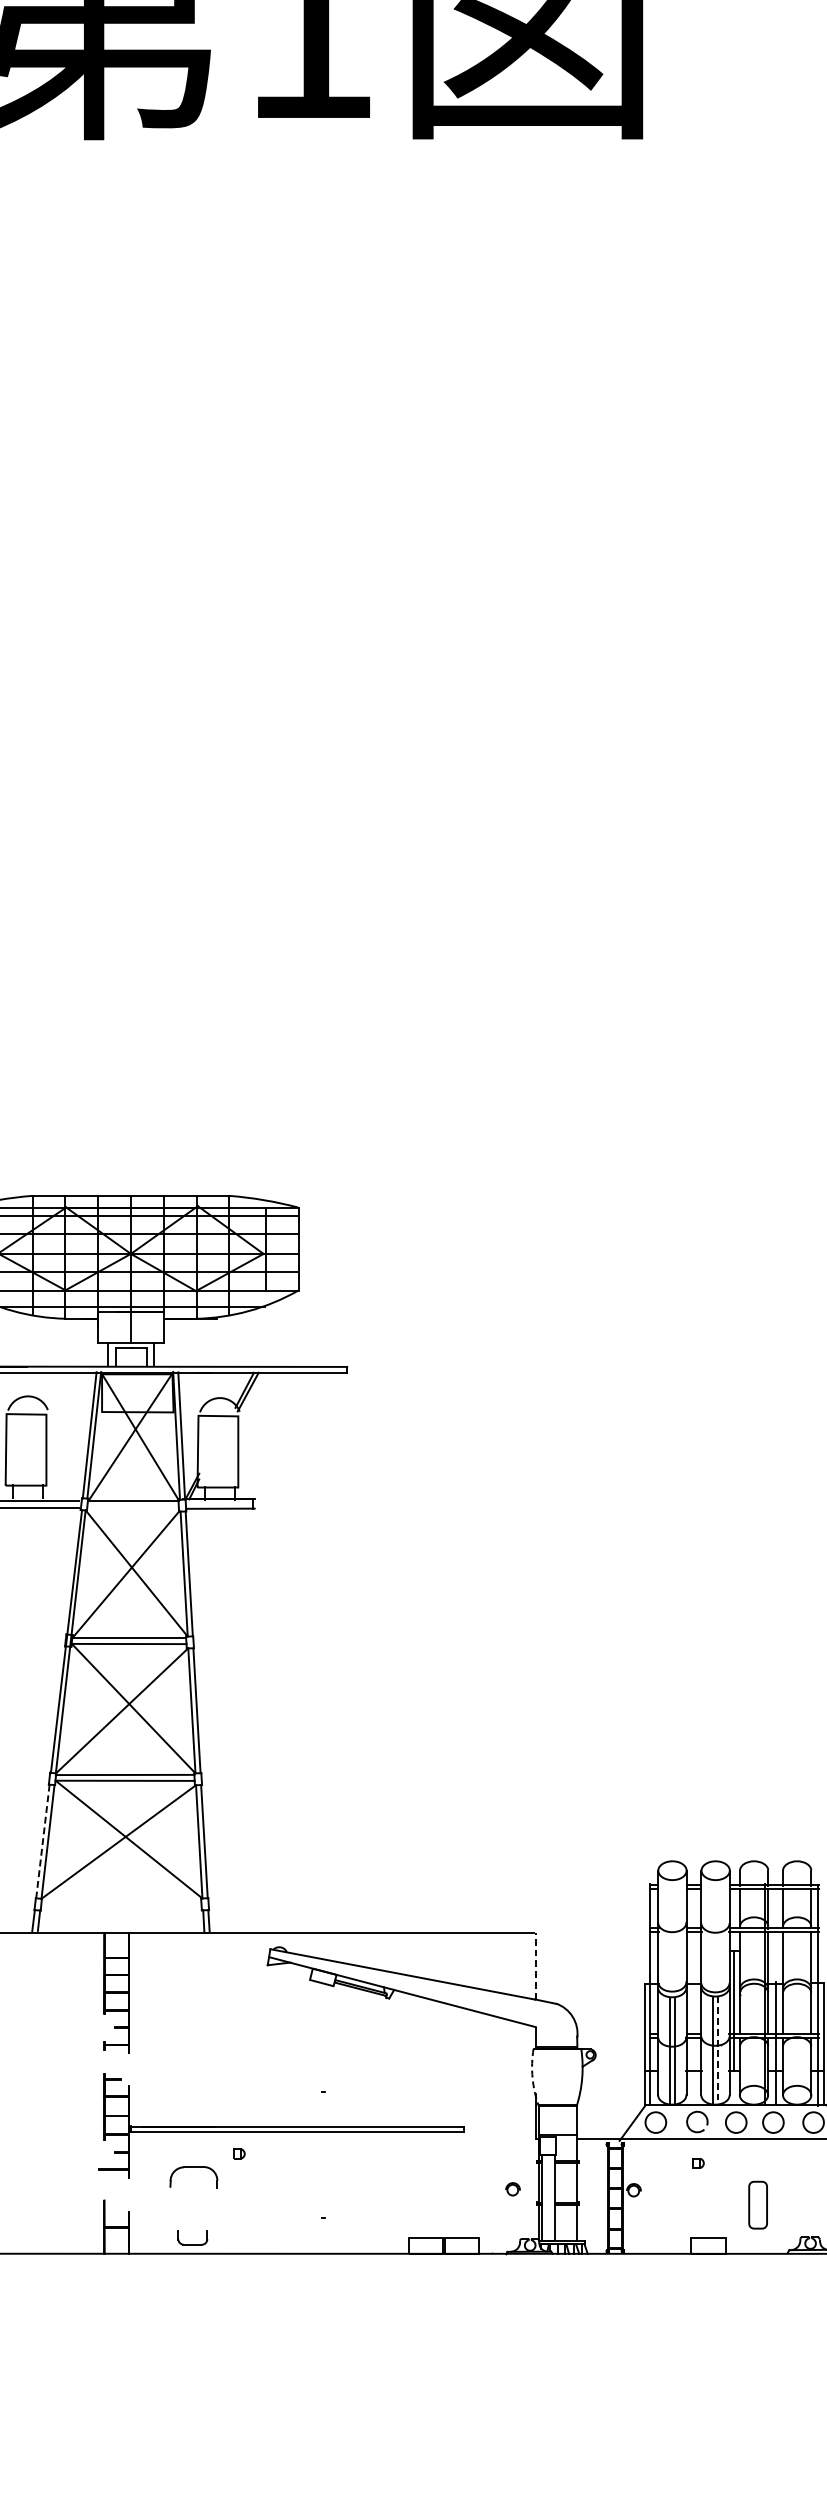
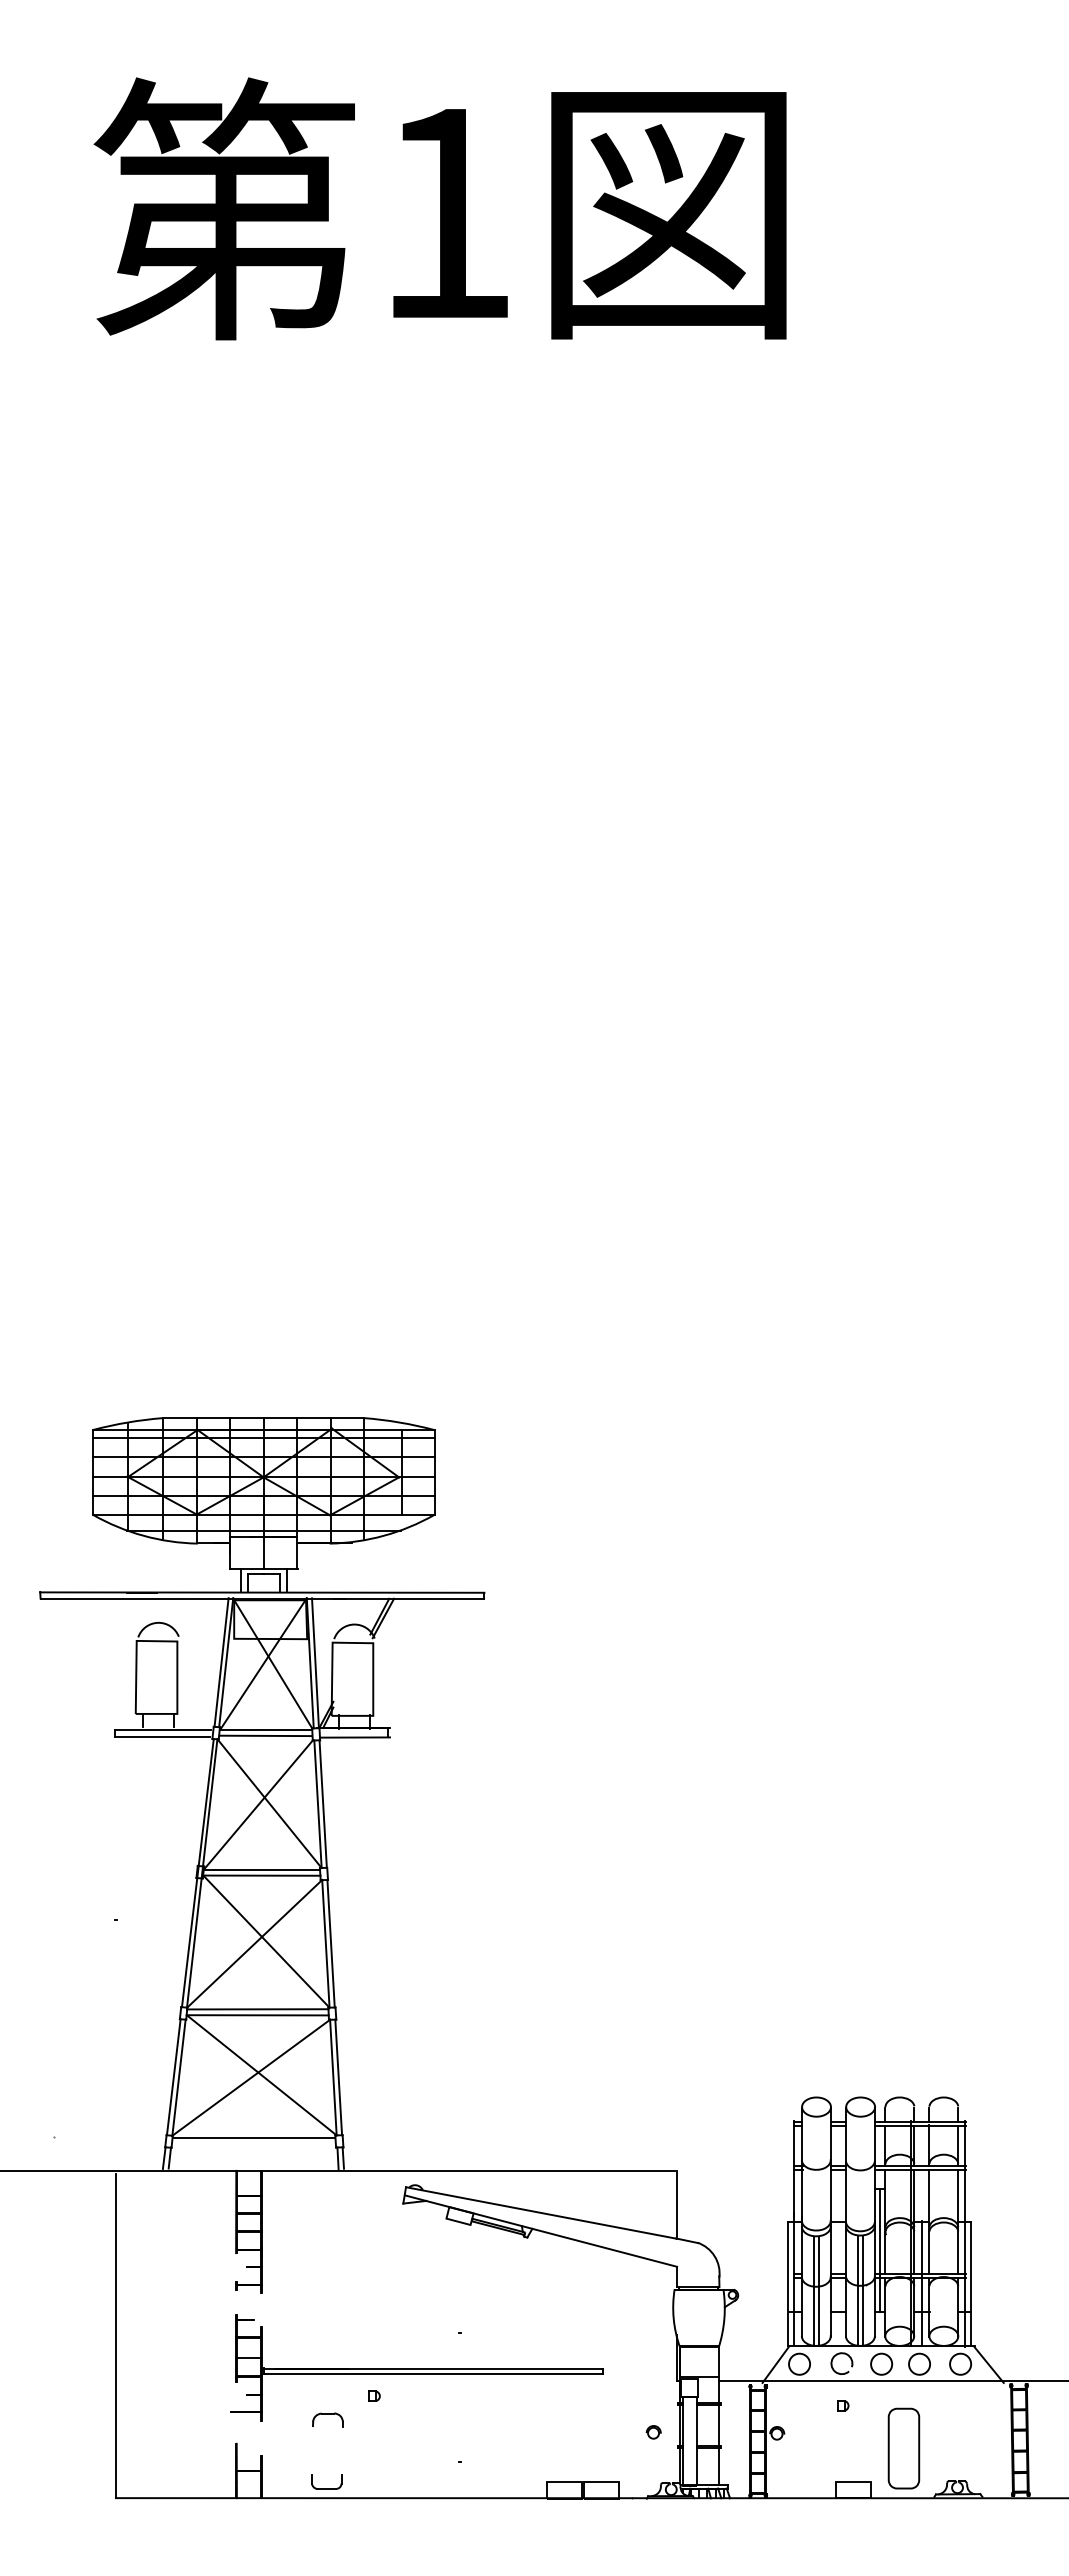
line: (132, 1506) -> (265, 1735), added
line: (42, 1841) -> (173, 2077), dashed -> solid
line: (120, 1901) -> (252, 2138), added
line: (536, 1966) -> (677, 2204), dashed -> solid
line: (718, 2051) -> (863, 2291), dashed -> solid
arc: (532, 2077) -> (673, 2318), dashed -> solid
part: (193, 2176) -> (327, 2419), size x0.62
part: (757, 2205) -> (903, 2448), size x1.67

